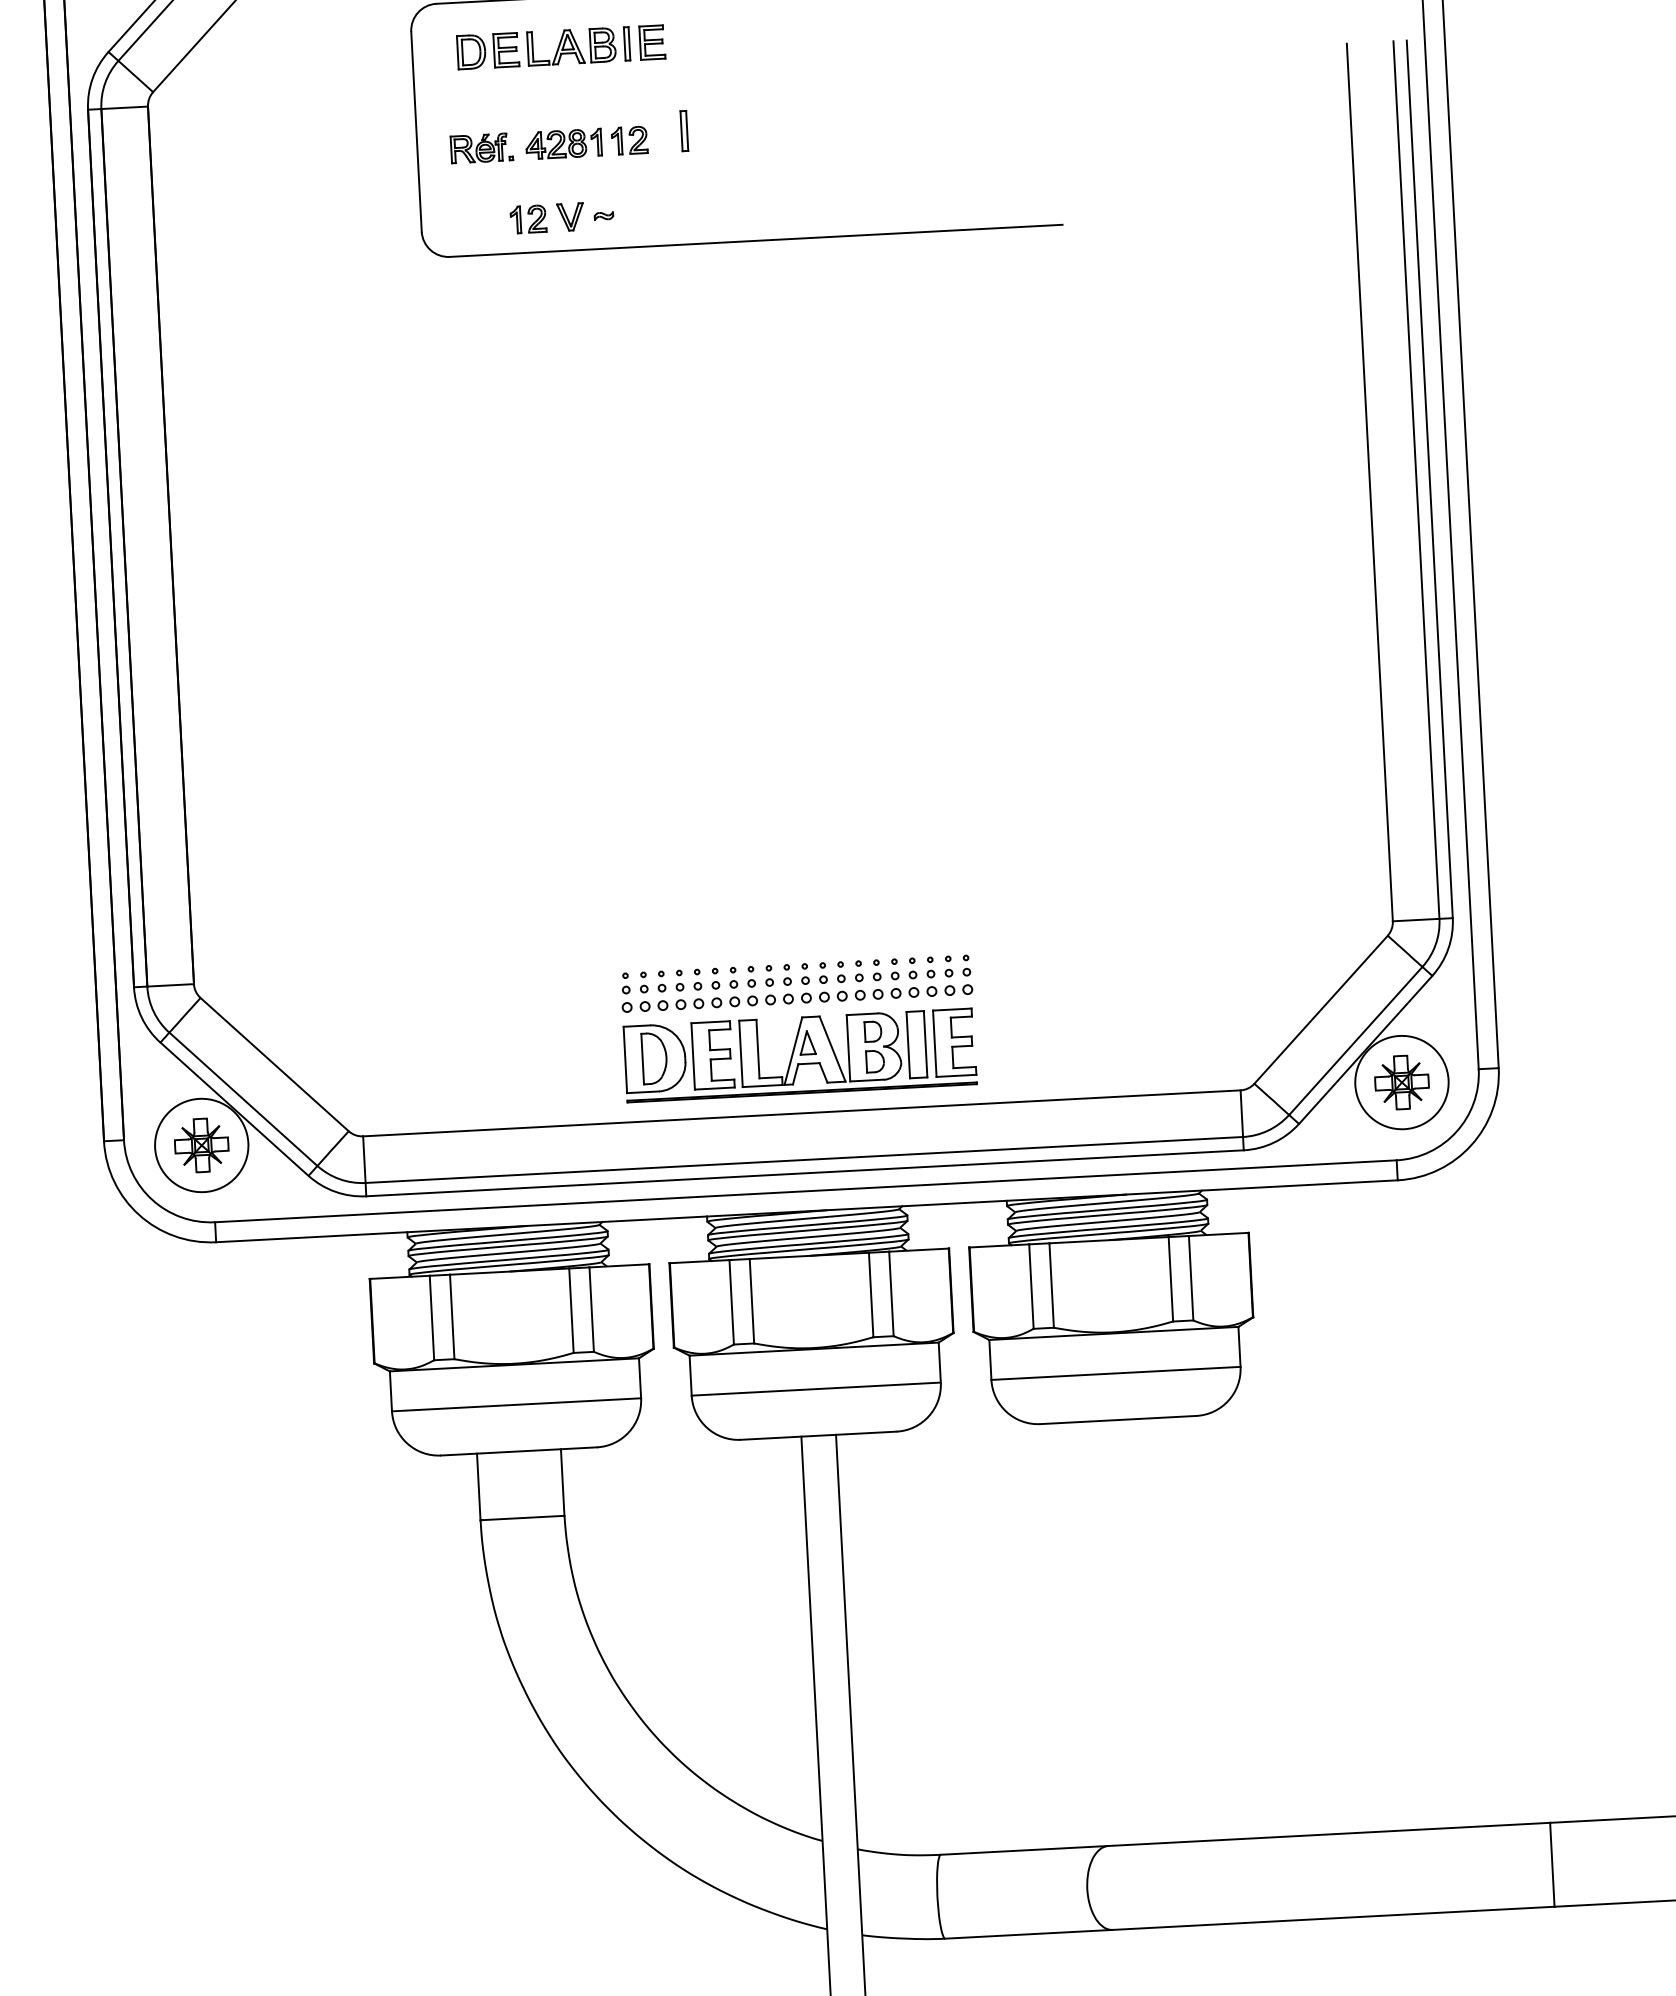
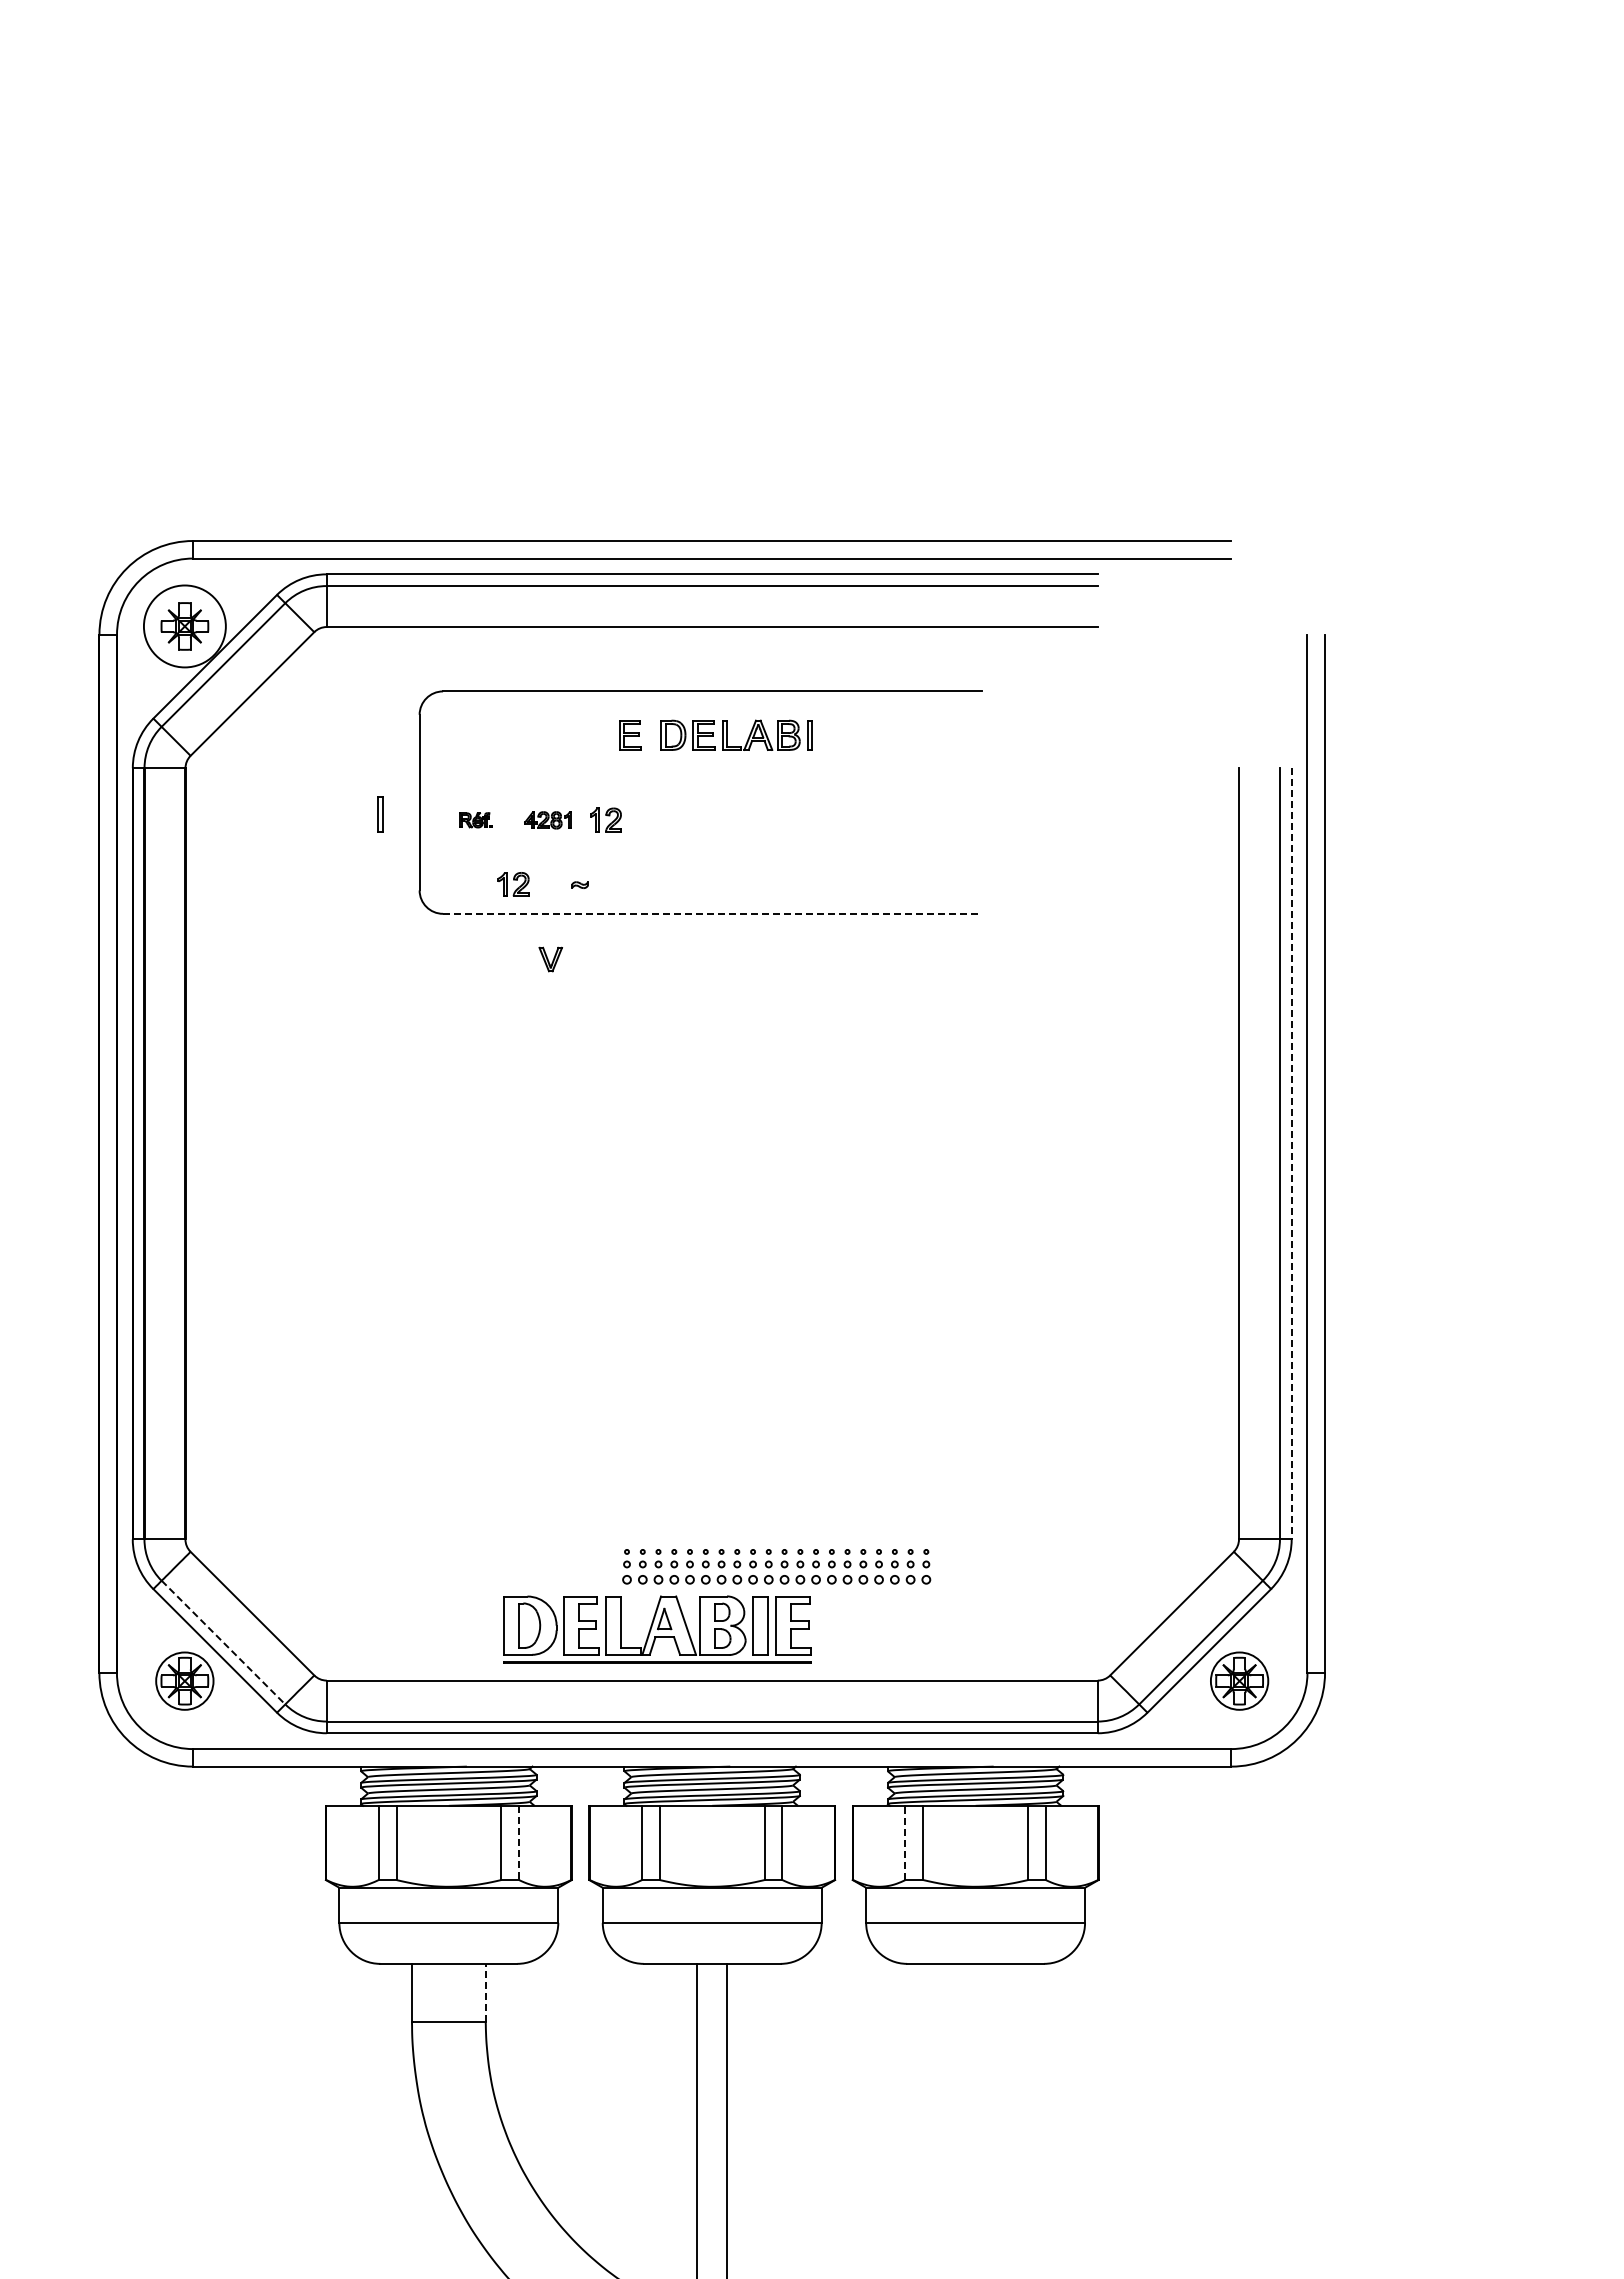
part: (532, 47) -> (727, 734), moved
part: (684, 131) -> (380, 814), moved
part: (563, 144) -> (547, 820), size x0.7
part: (481, 148) -> (475, 820), size x0.6
part: (570, 217) -> (550, 959), moved
line: (756, 240) -> (712, 913), solid -> dashed
line: (1429, 479) -> (1291, 1153), solid -> dashed
part: (796, 983) -> (776, 1566), moved
part: (800, 1055) -> (657, 1629), moved
circle: (1401, 1082) -> (1239, 1681), size x0.7
line: (243, 1099) -> (223, 1642), solid -> dashed
circle: (201, 1145) -> (184, 1681), size x0.7
line: (1031, 1286) -> (905, 1842), solid -> dashed
line: (592, 1310) -> (519, 1843), solid -> dashed
line: (562, 1481) -> (485, 1992), solid -> dashed

